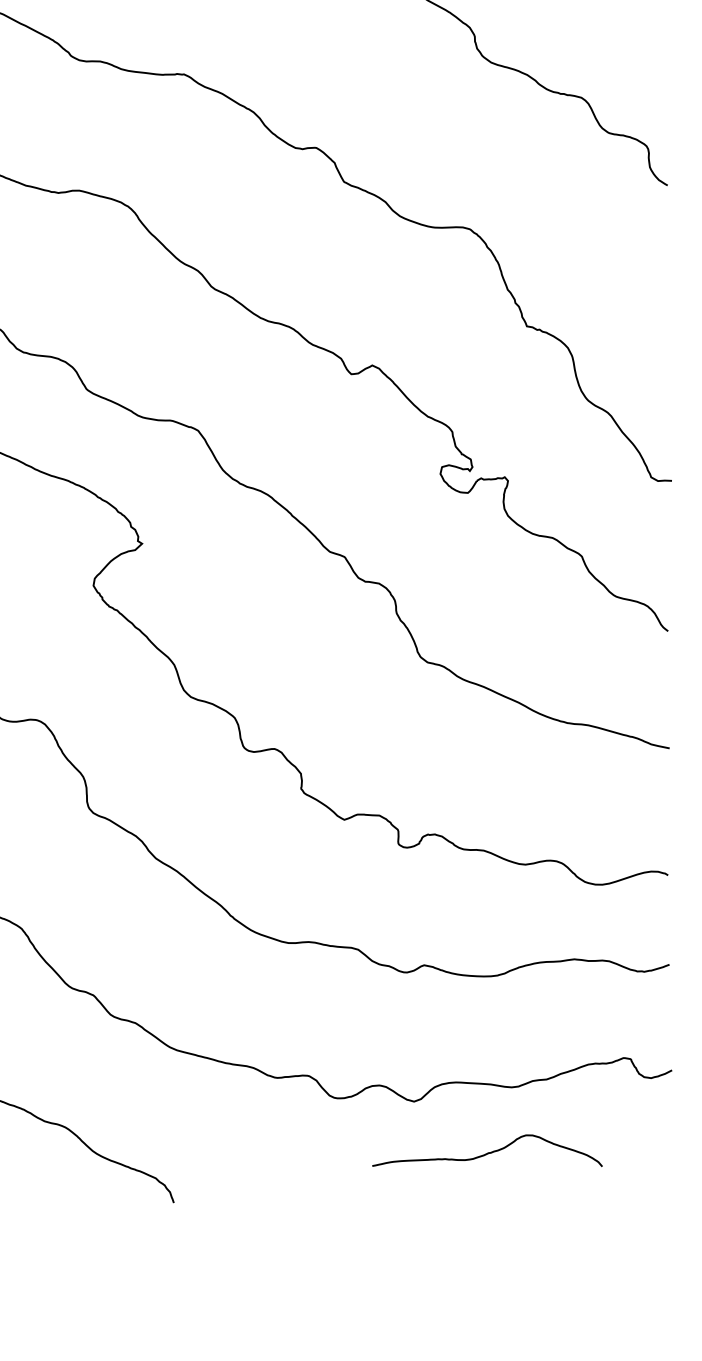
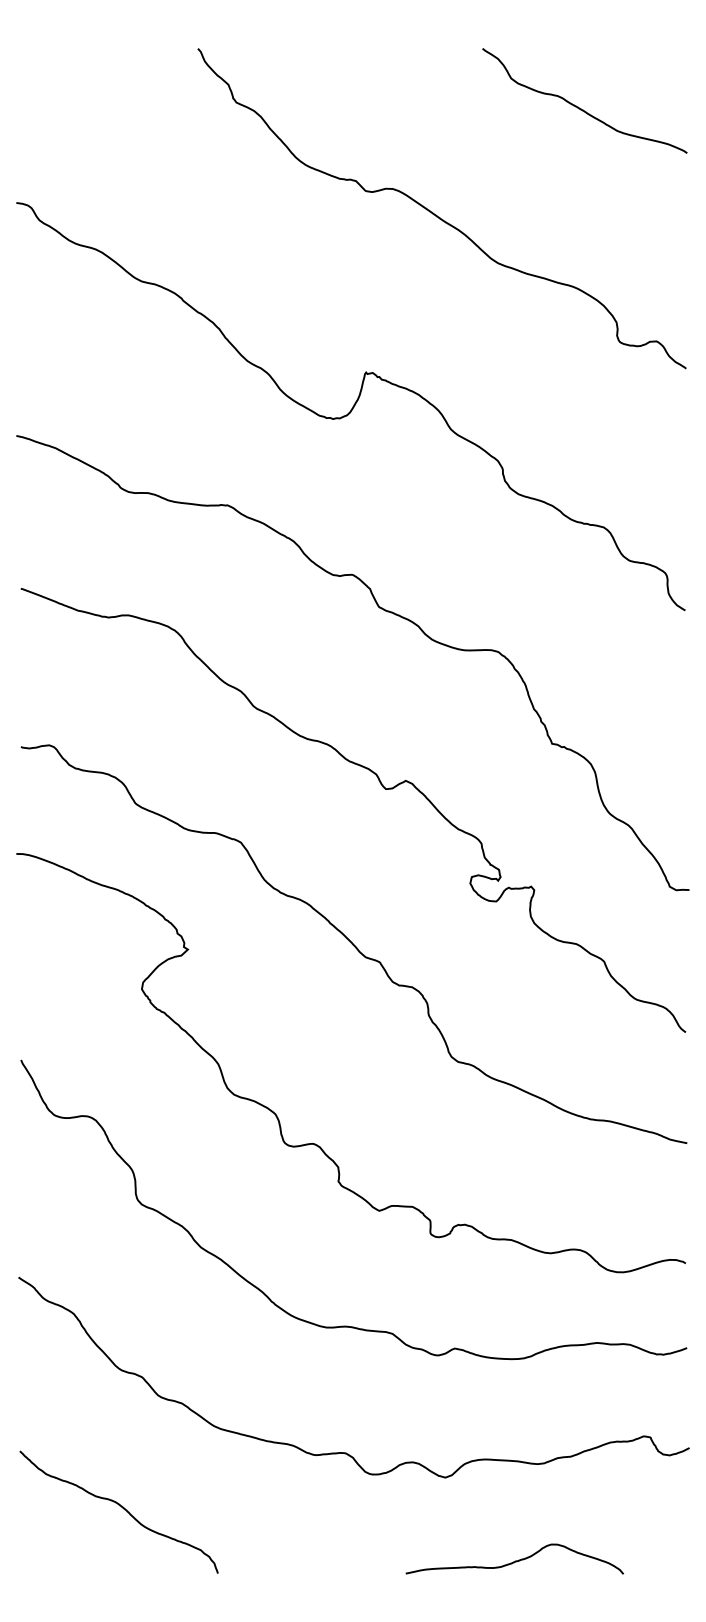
curve: (488, 1152) -> (515, 1560), moved

